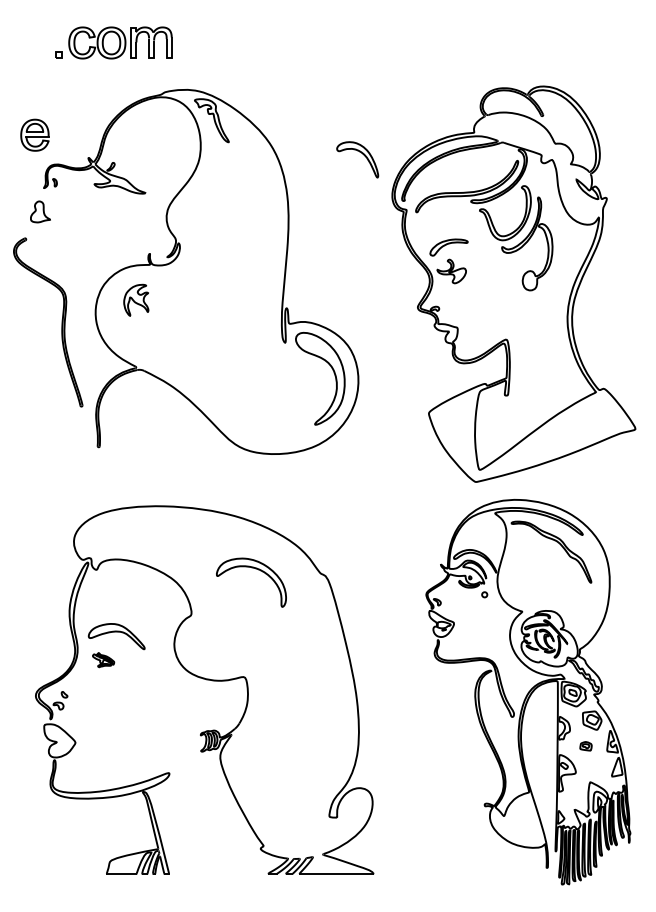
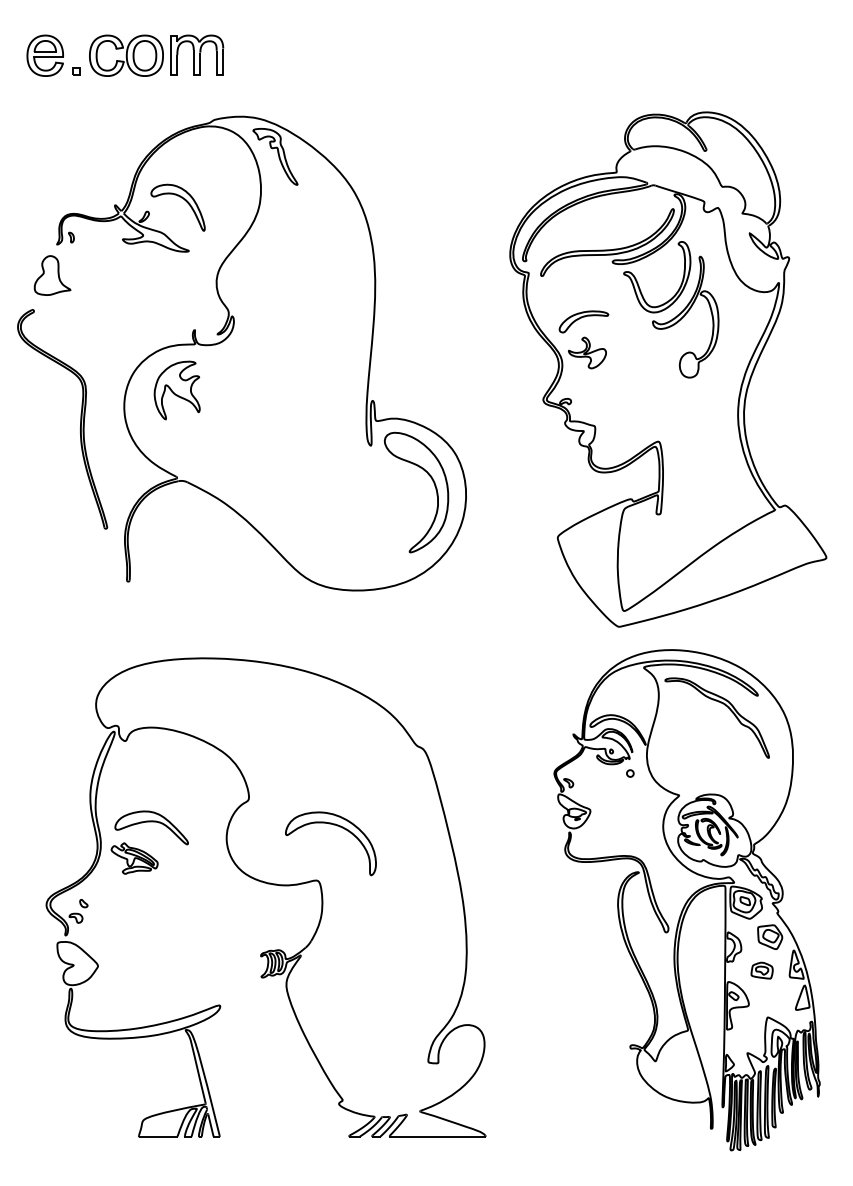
part: (34, 135) -> (44, 55), moved
part: (360, 152) -> (181, 198), moved
part: (40, 211) -> (52, 275), size x1.43
part: (135, 300) -> (176, 390), size x1.43
part: (253, 568) -> (333, 825), moved
part: (103, 660) -> (134, 858), size x1.67
part: (585, 746) -> (761, 970), size x1.43

